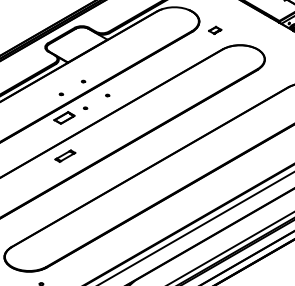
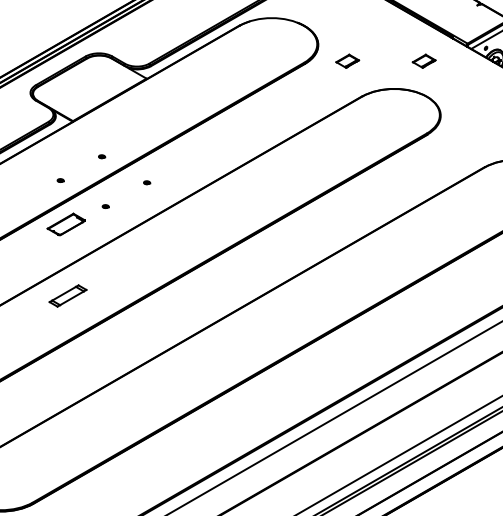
part: (256, 29) -> (424, 59), added

